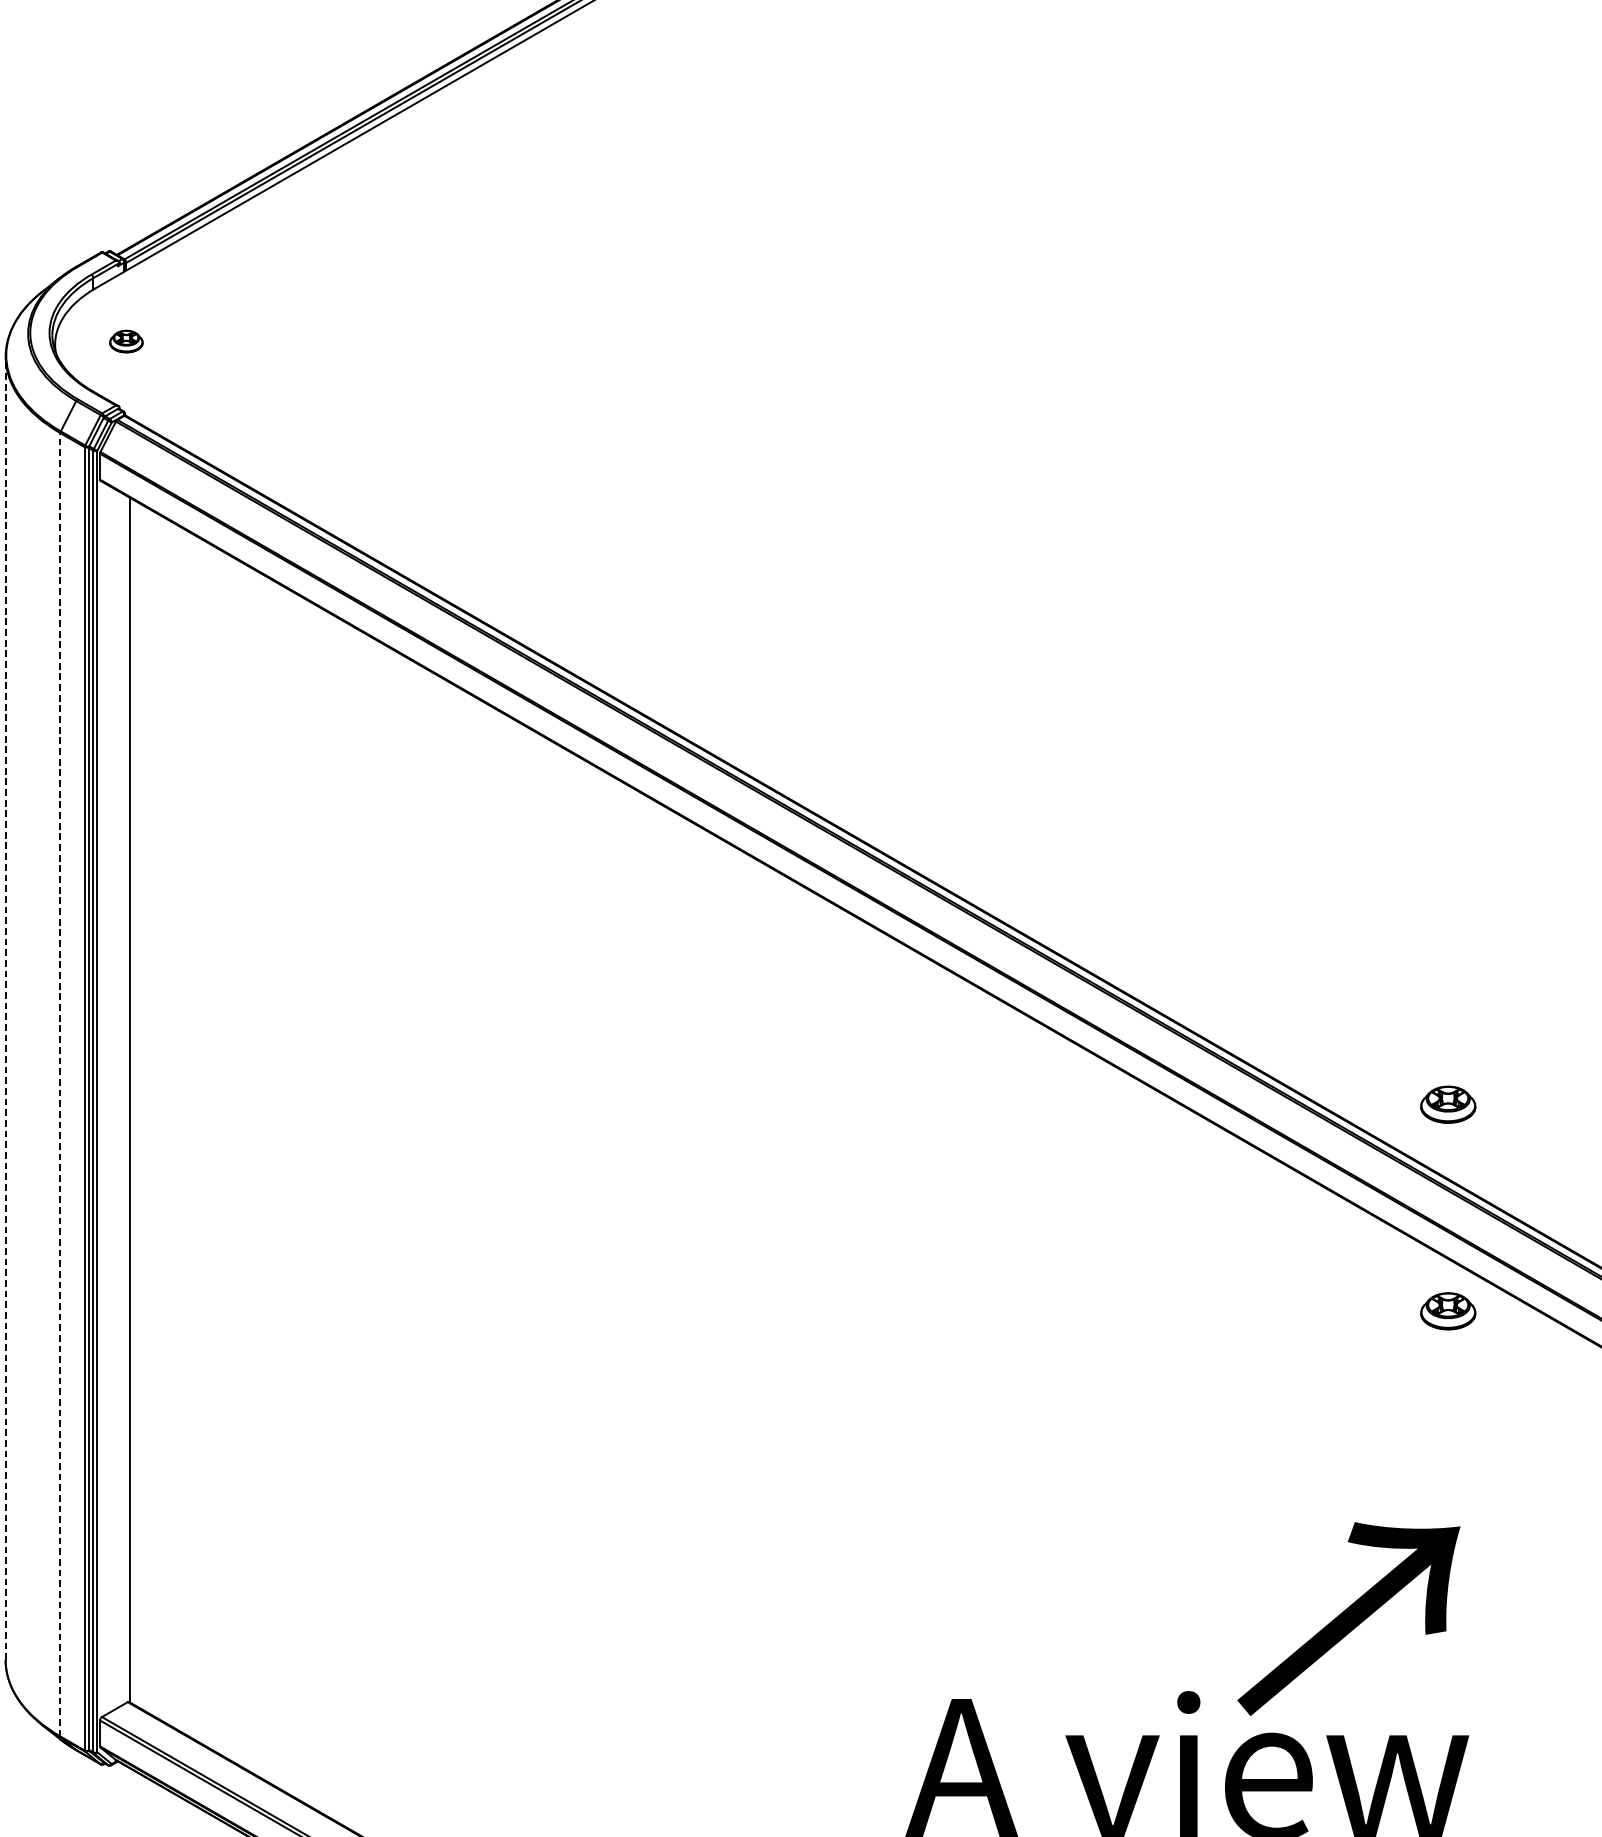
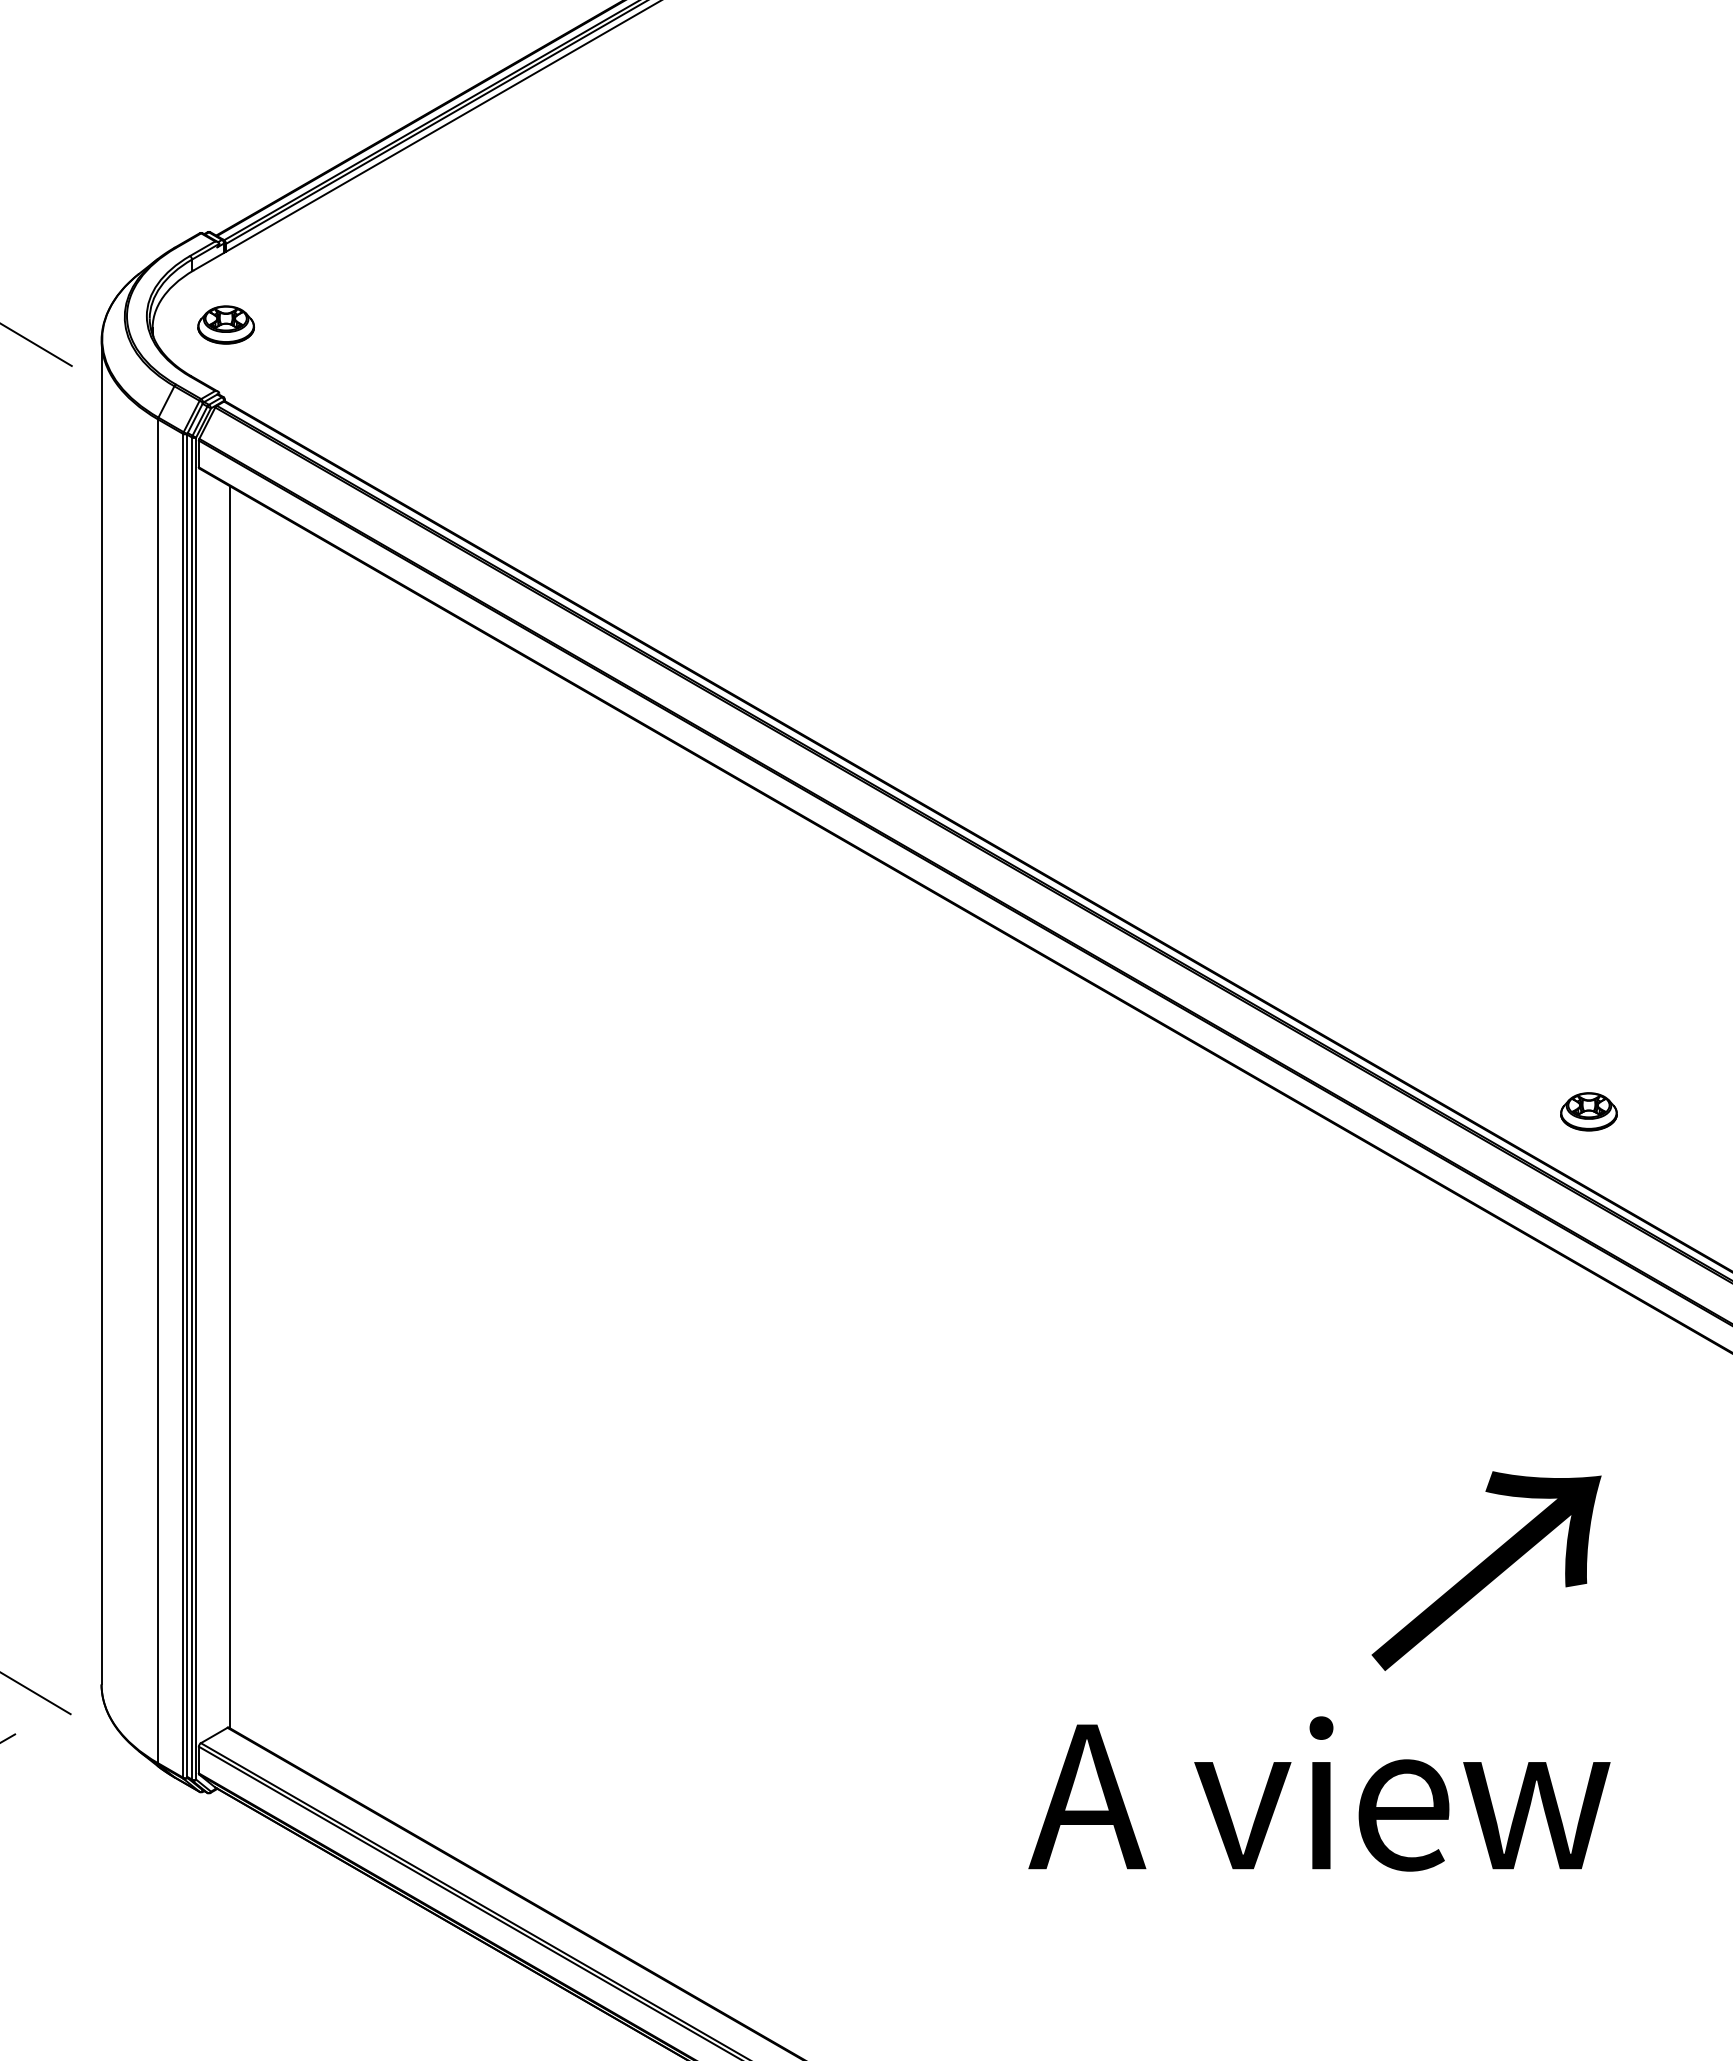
part: (125, 341) -> (225, 324), size x1.67
line: (5, 1008) -> (101, 1012), dashed -> solid
line: (60, 1084) -> (158, 1091), dashed -> solid
part: (1447, 1310) -> (1588, 1324), removed
text: (1348, 1618) -> (1486, 1570), moved

